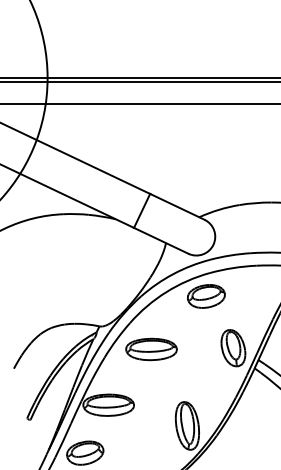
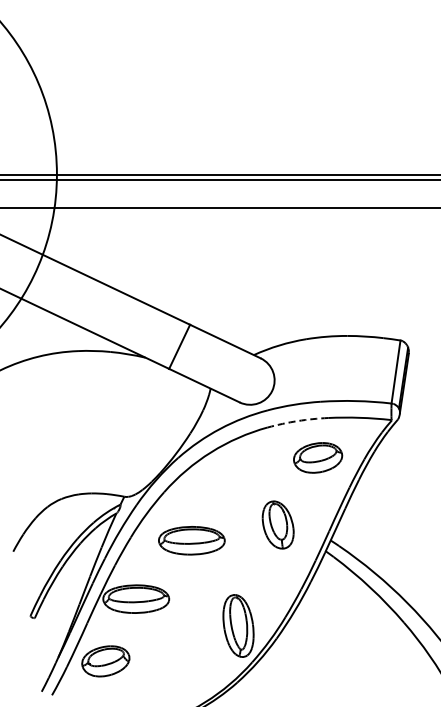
arc: (232, 268) -> (297, 421), solid -> dashed
part: (206, 296) -> (318, 457), moved
part: (232, 347) -> (277, 524), moved
part: (151, 349) -> (191, 540), moved

